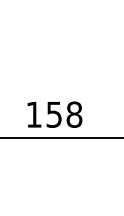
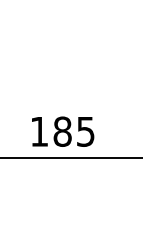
text: (63, 114) -> (73, 131), 158 -> 185

